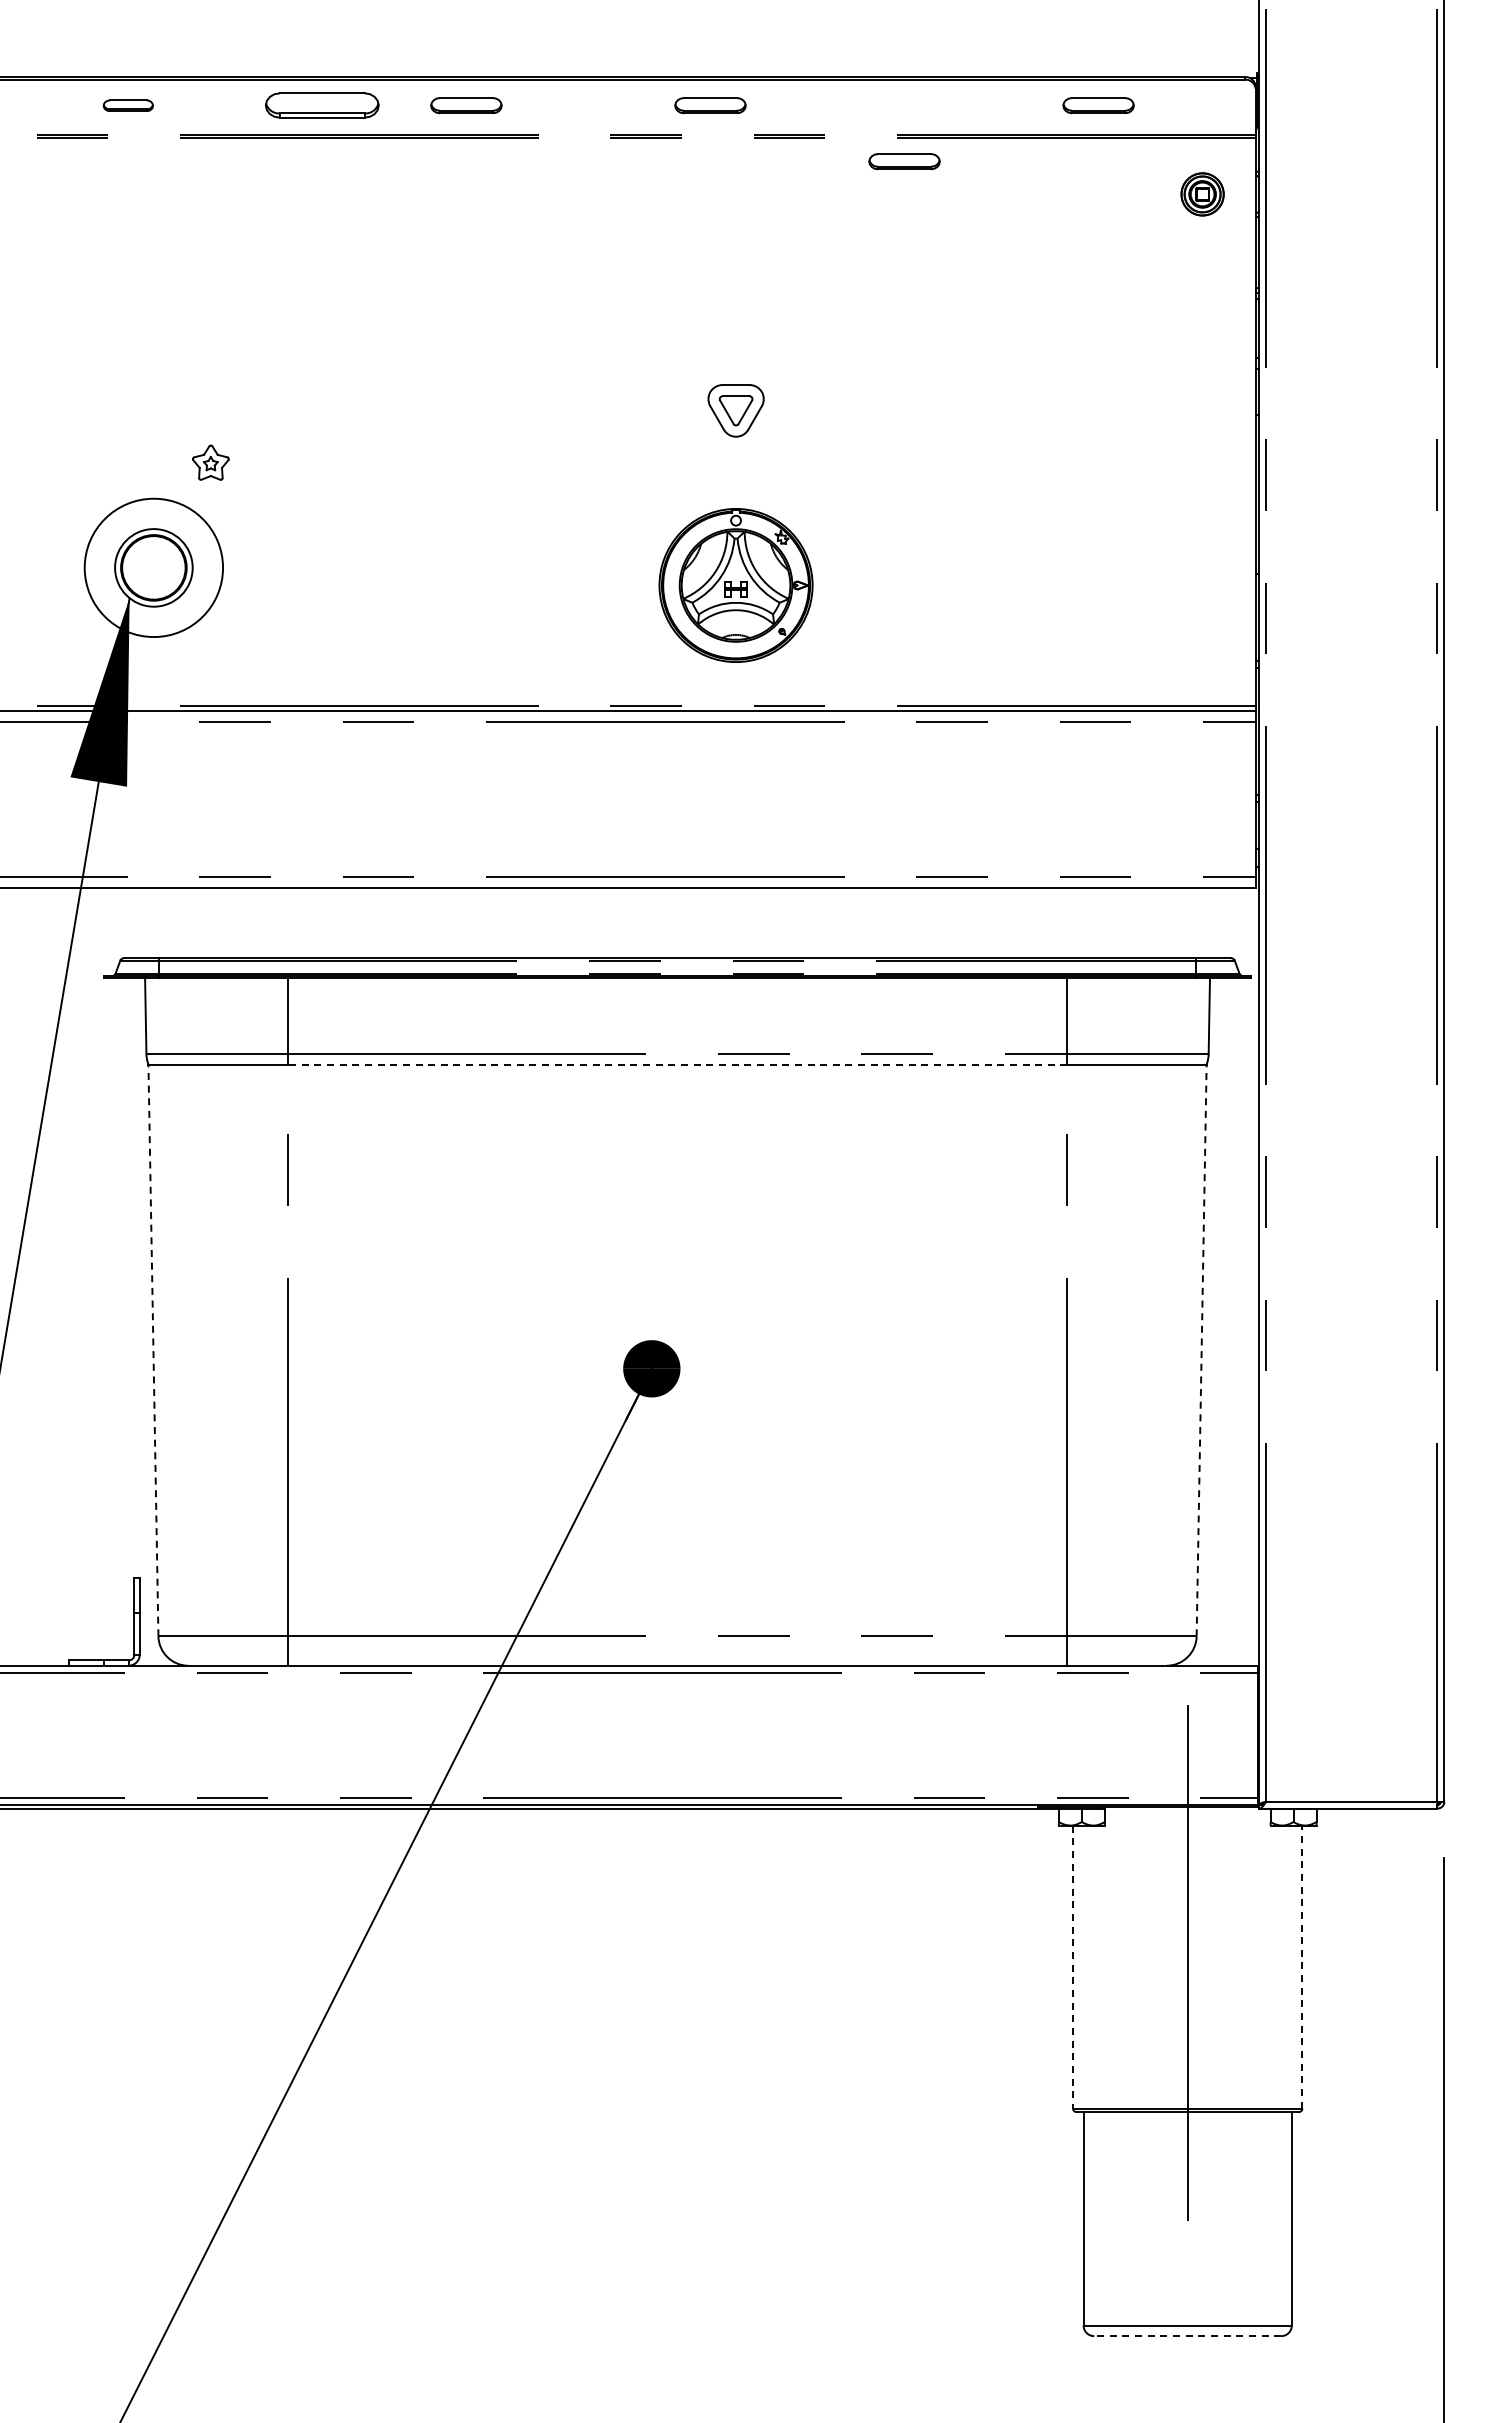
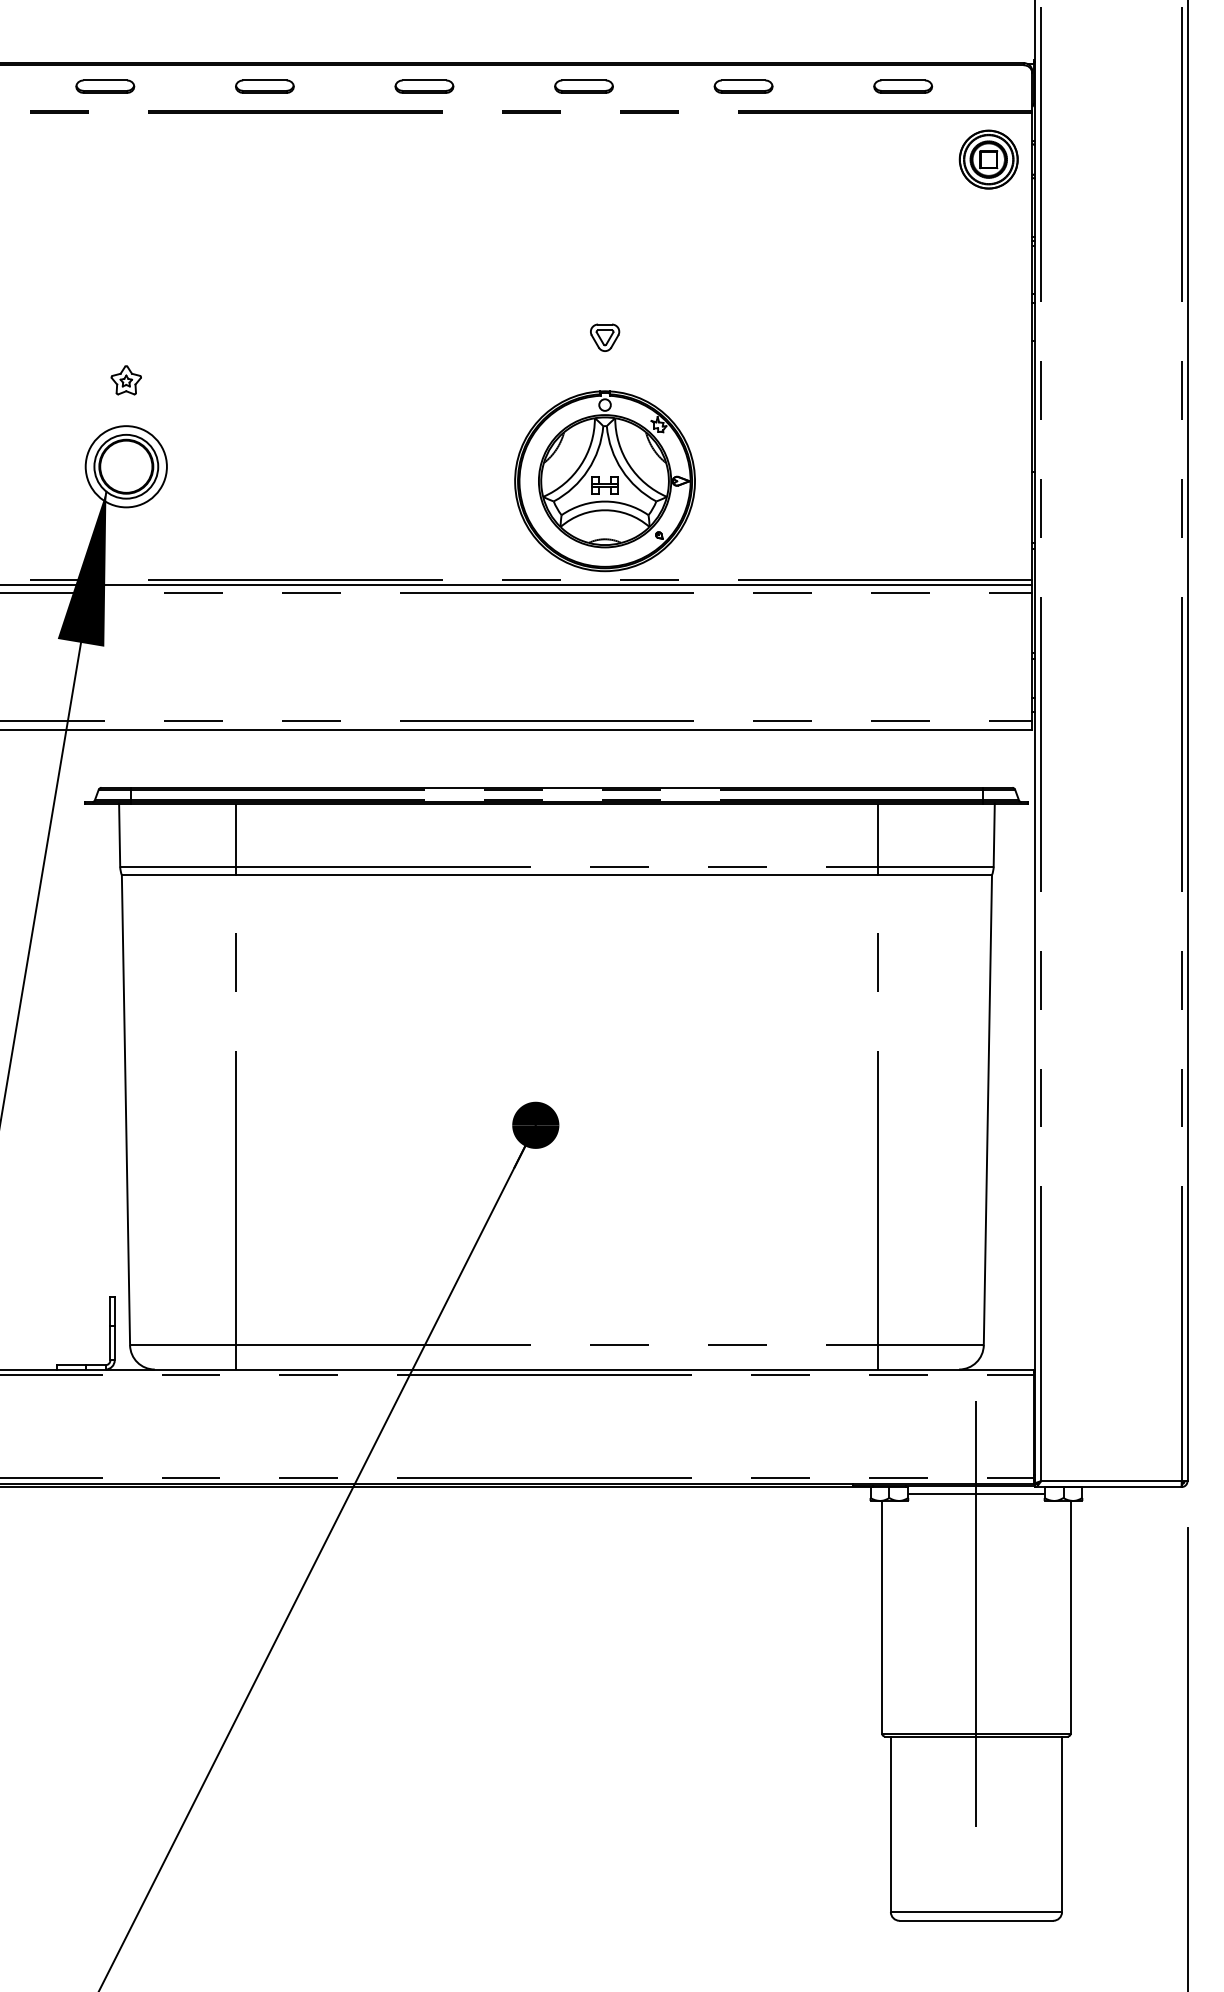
part: (128, 105) -> (105, 86), size x1.43
part: (322, 105) -> (264, 86), size x0.62
part: (466, 105) -> (424, 86), moved
part: (904, 161) -> (743, 86), moved
part: (1202, 194) -> (988, 159), size x1.67
part: (735, 411) -> (604, 338), size x0.62
part: (210, 462) -> (126, 380), moved
circle: (153, 567) -> (126, 466), size x0.71
part: (735, 585) -> (604, 481), size x1.43
line: (677, 1064) -> (556, 875), dashed -> solid
line: (153, 1350) -> (126, 1110), dashed -> solid
line: (1201, 1350) -> (987, 1110), dashed -> solid
line: (1187, 1817) -> (976, 1494), added
line: (1302, 1966) -> (1070, 1616), dashed -> solid
line: (1073, 1967) -> (882, 1617), dashed -> solid
line: (1187, 2336) -> (976, 1921), dashed -> solid

